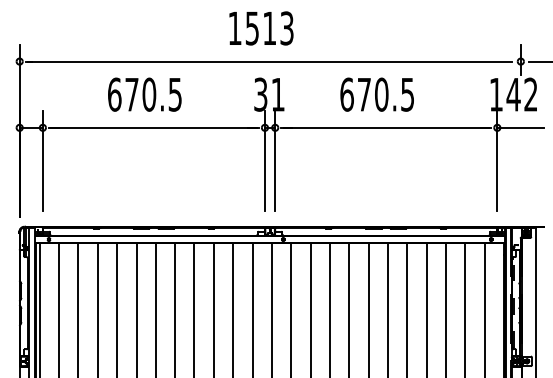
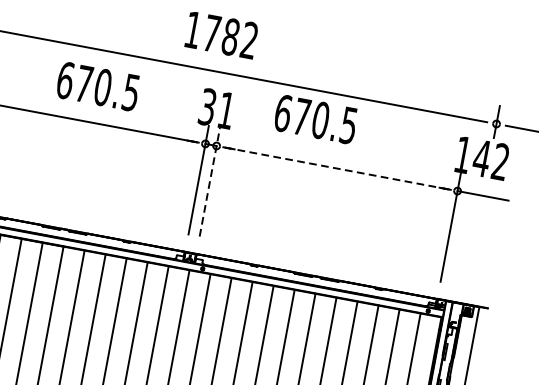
text: (269, 28) -> (230, 37), 1513 -> 1782
text: (144, 94) -> (97, 86), moved
text: (376, 94) -> (315, 119), moved
line: (386, 127) -> (337, 168), solid -> dashed
line: (275, 160) -> (210, 181), solid -> dashed

